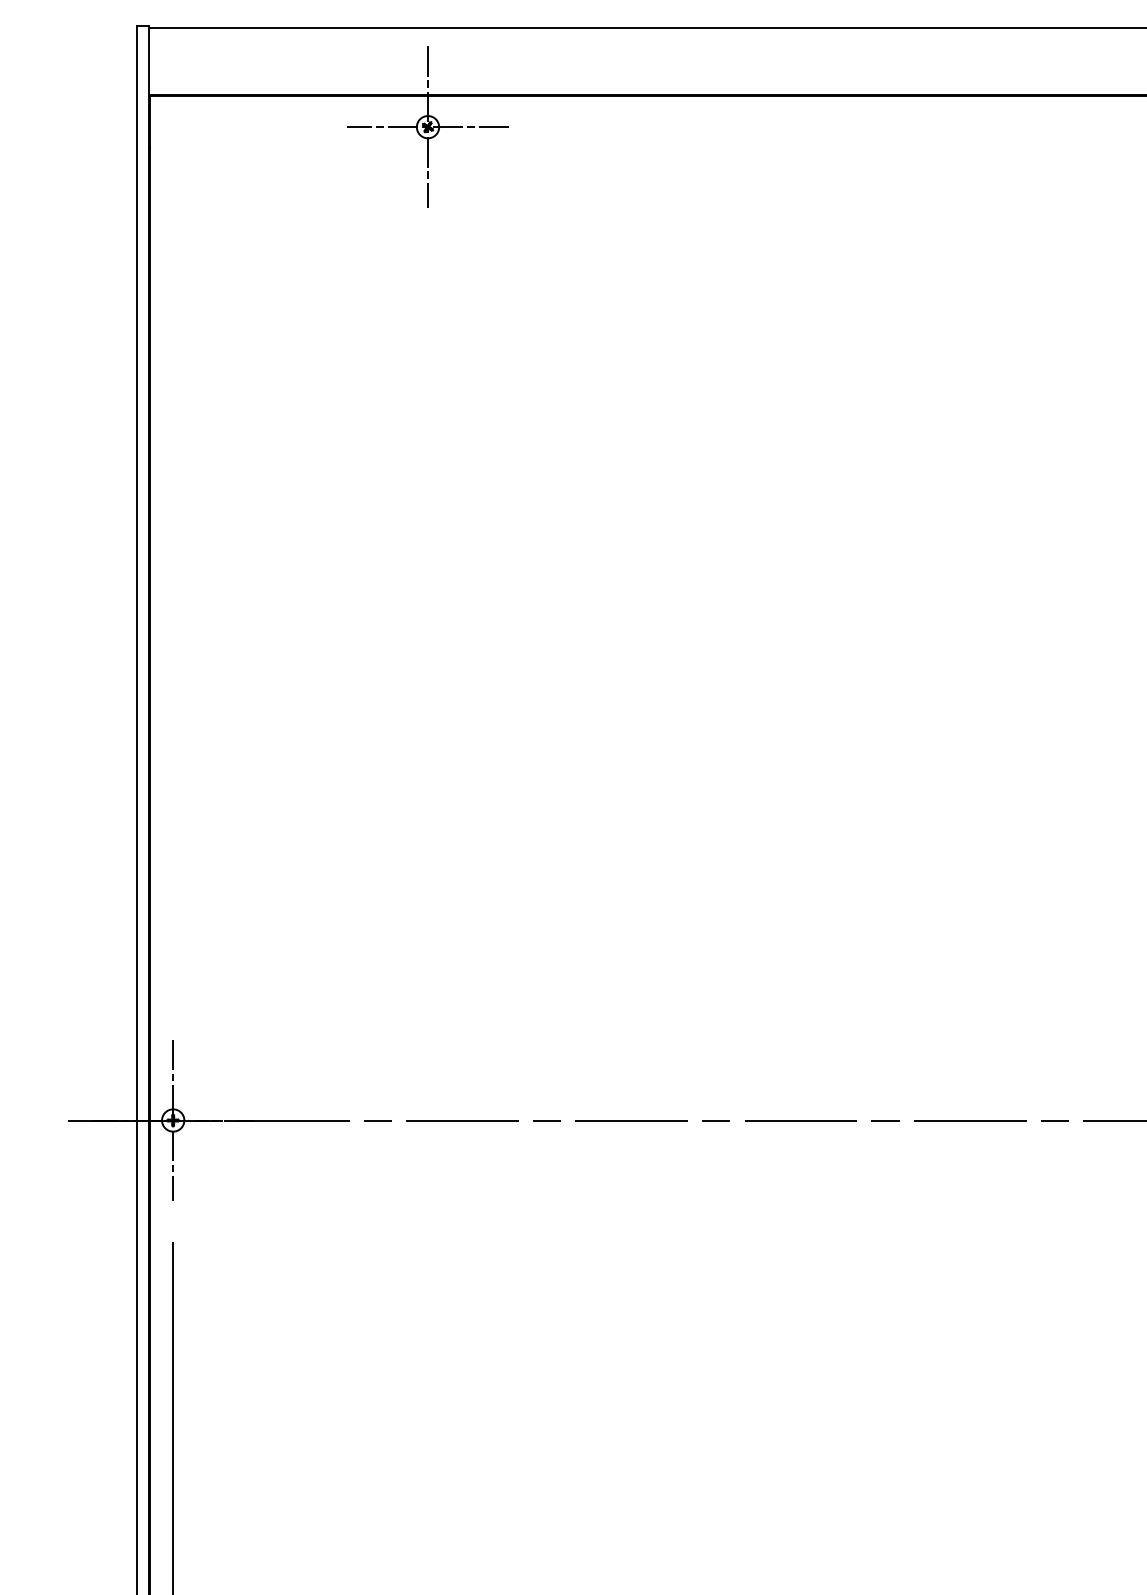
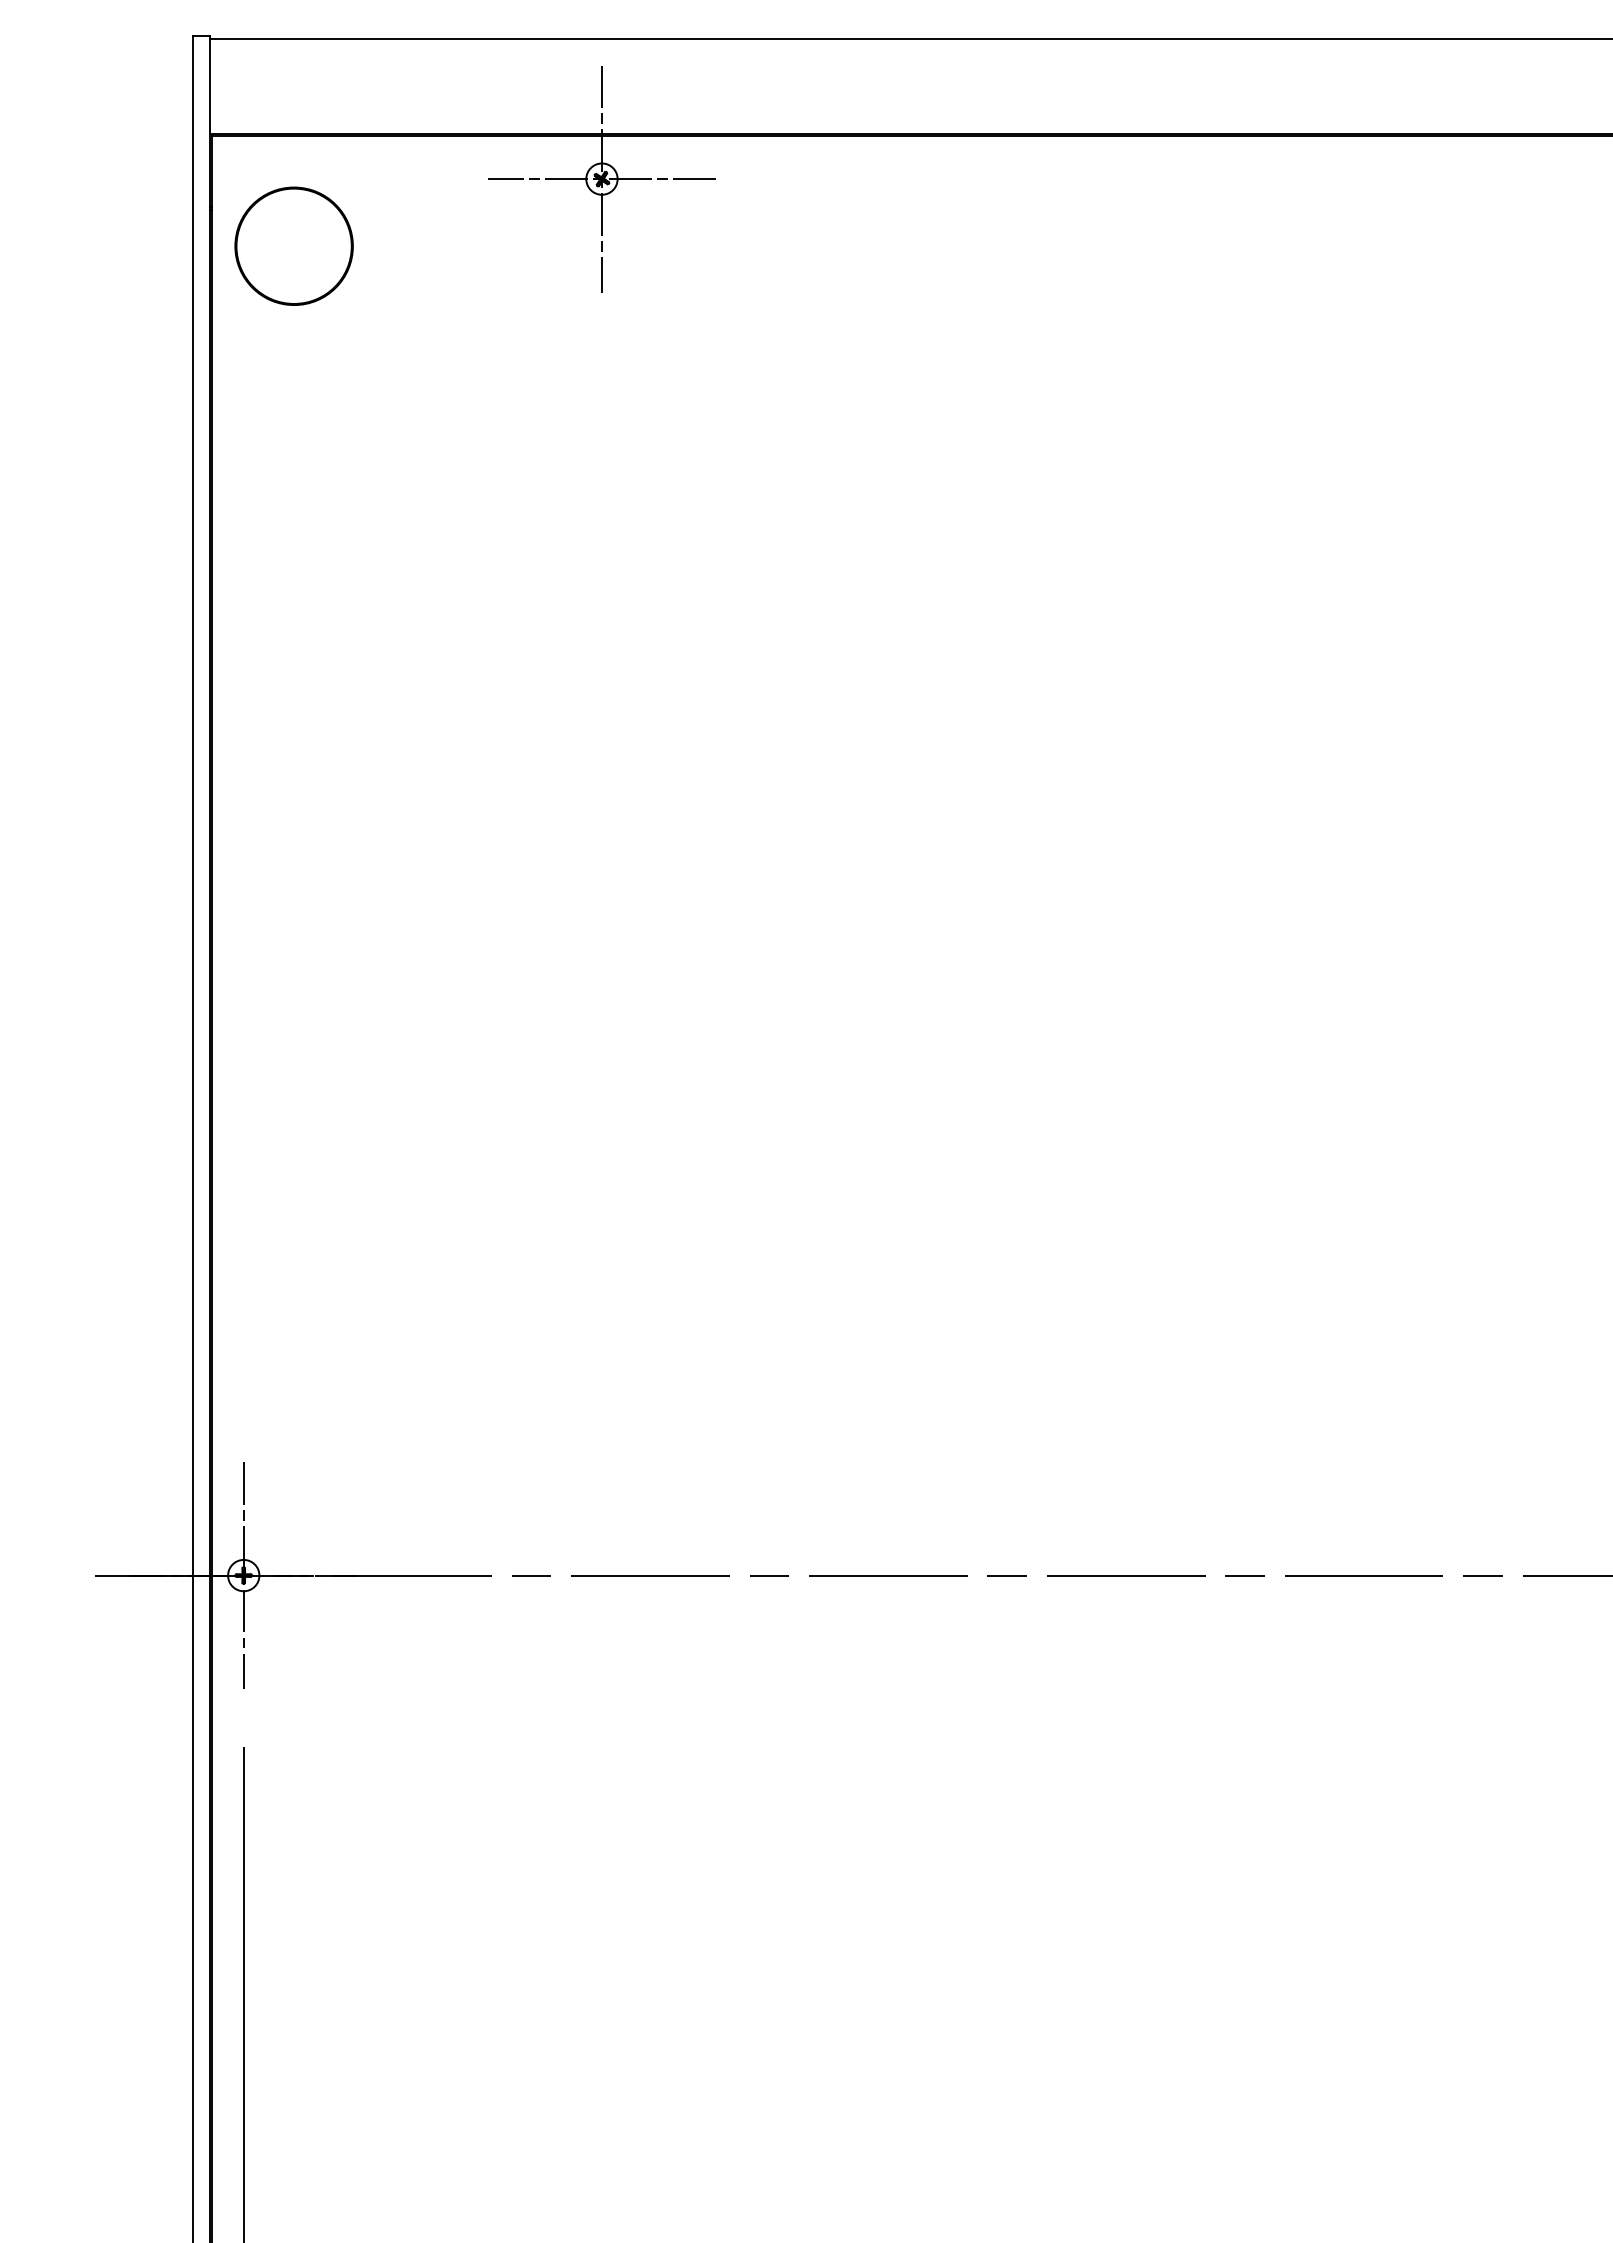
circle: (208, 174) -> (293, 245), added

